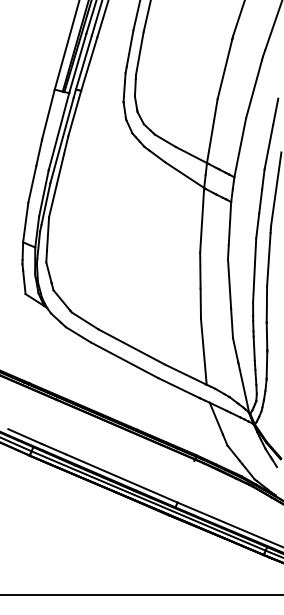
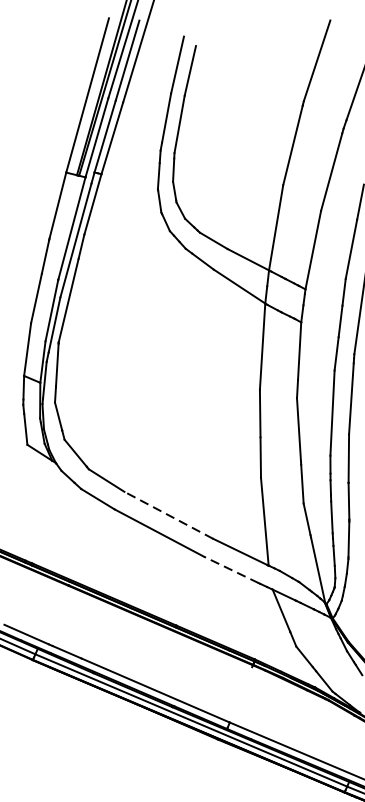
line: (131, 346) -> (168, 514), solid -> dashed
line: (178, 388) -> (231, 570), solid -> dashed

